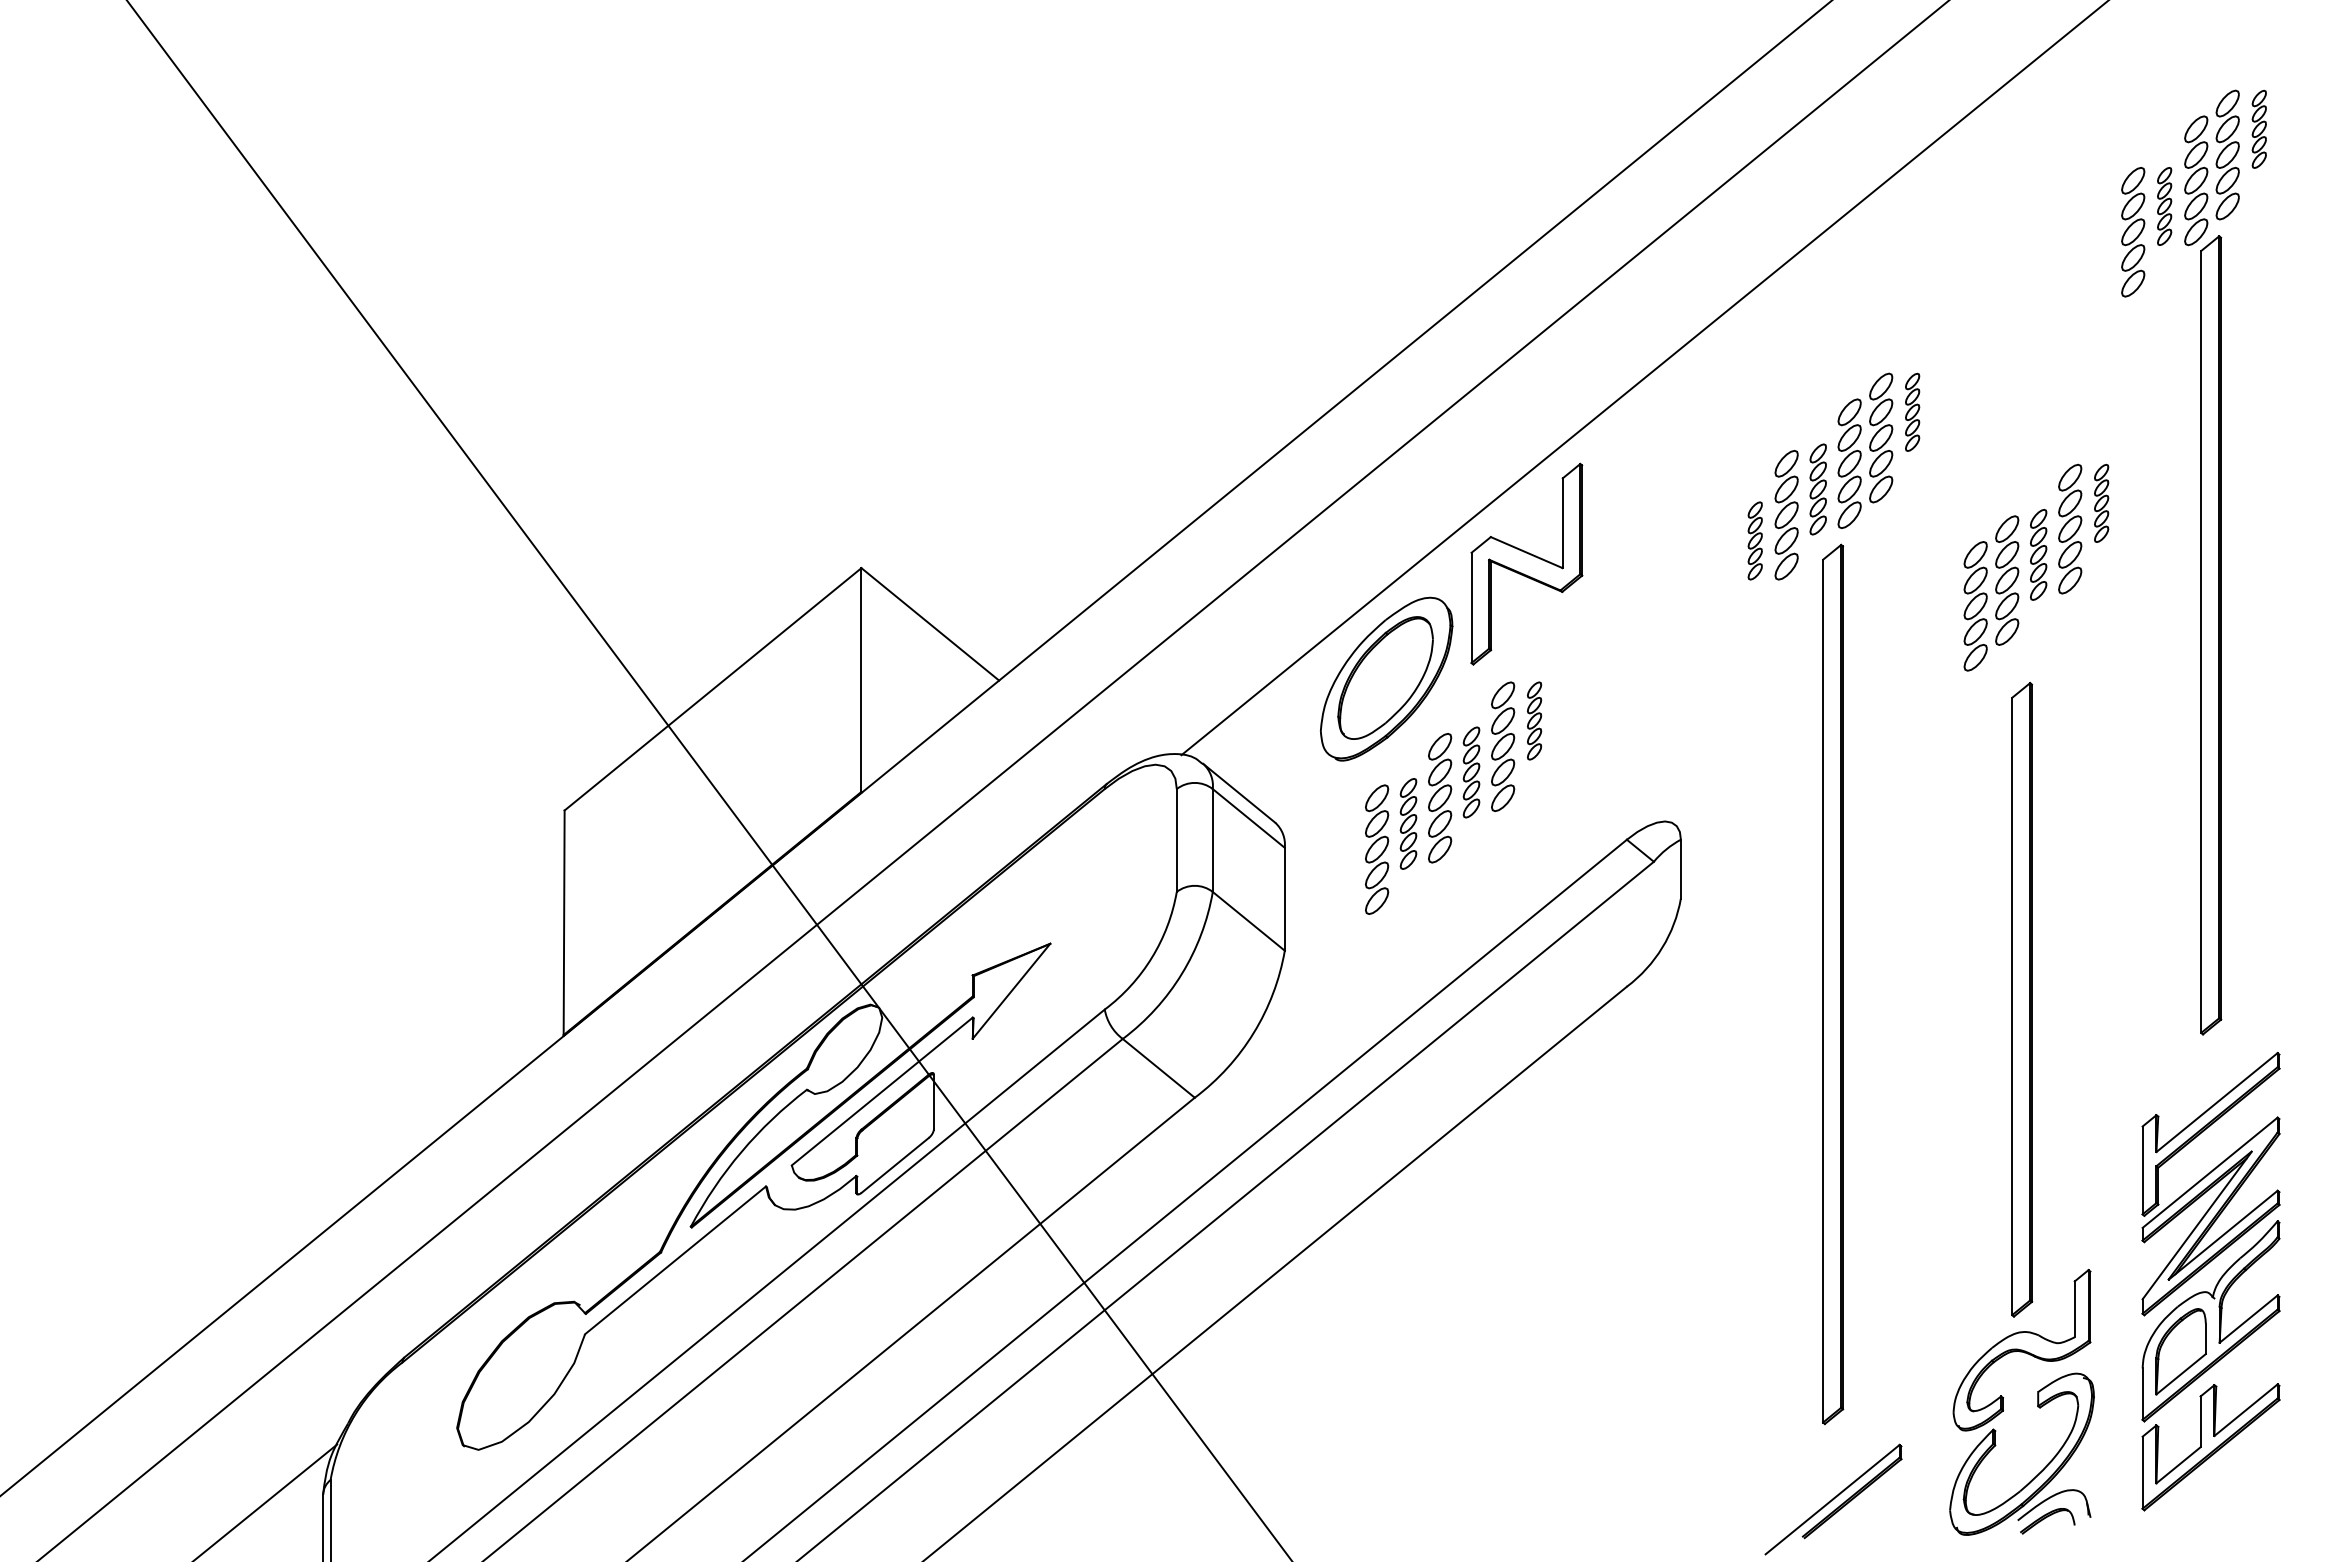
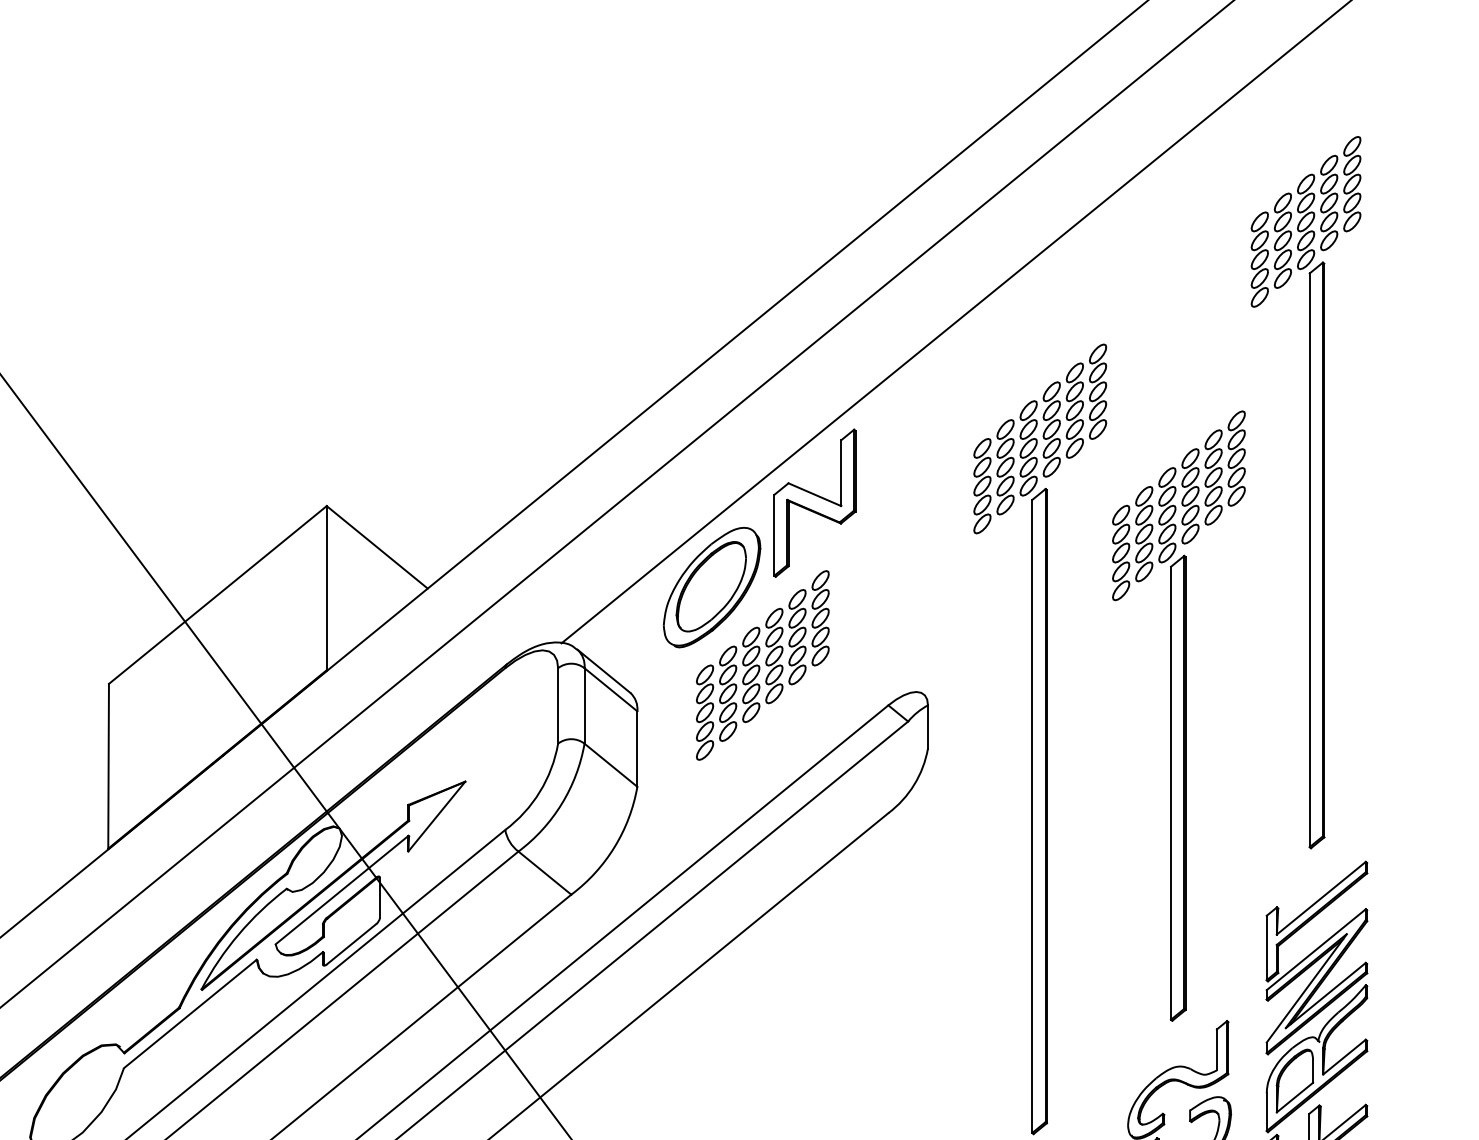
part: (2259, 129) -> (1352, 184), size x1.67
part: (2164, 206) -> (1282, 240), size x1.67
part: (1912, 412) -> (1097, 391), size x1.67
part: (1818, 489) -> (1028, 448), size x1.43
part: (2101, 503) -> (1236, 458), size x1.67
part: (1755, 540) -> (982, 485), size x1.67
part: (2038, 554) -> (1190, 496), size x1.43
part: (1944, 631) -> (1121, 552), added
part: (1534, 720) -> (820, 617), size x1.67
part: (1471, 772) -> (774, 656), size x1.43
part: (1408, 823) -> (728, 693), size x1.43
part: (2022, 999) -> (1178, 788), moved

